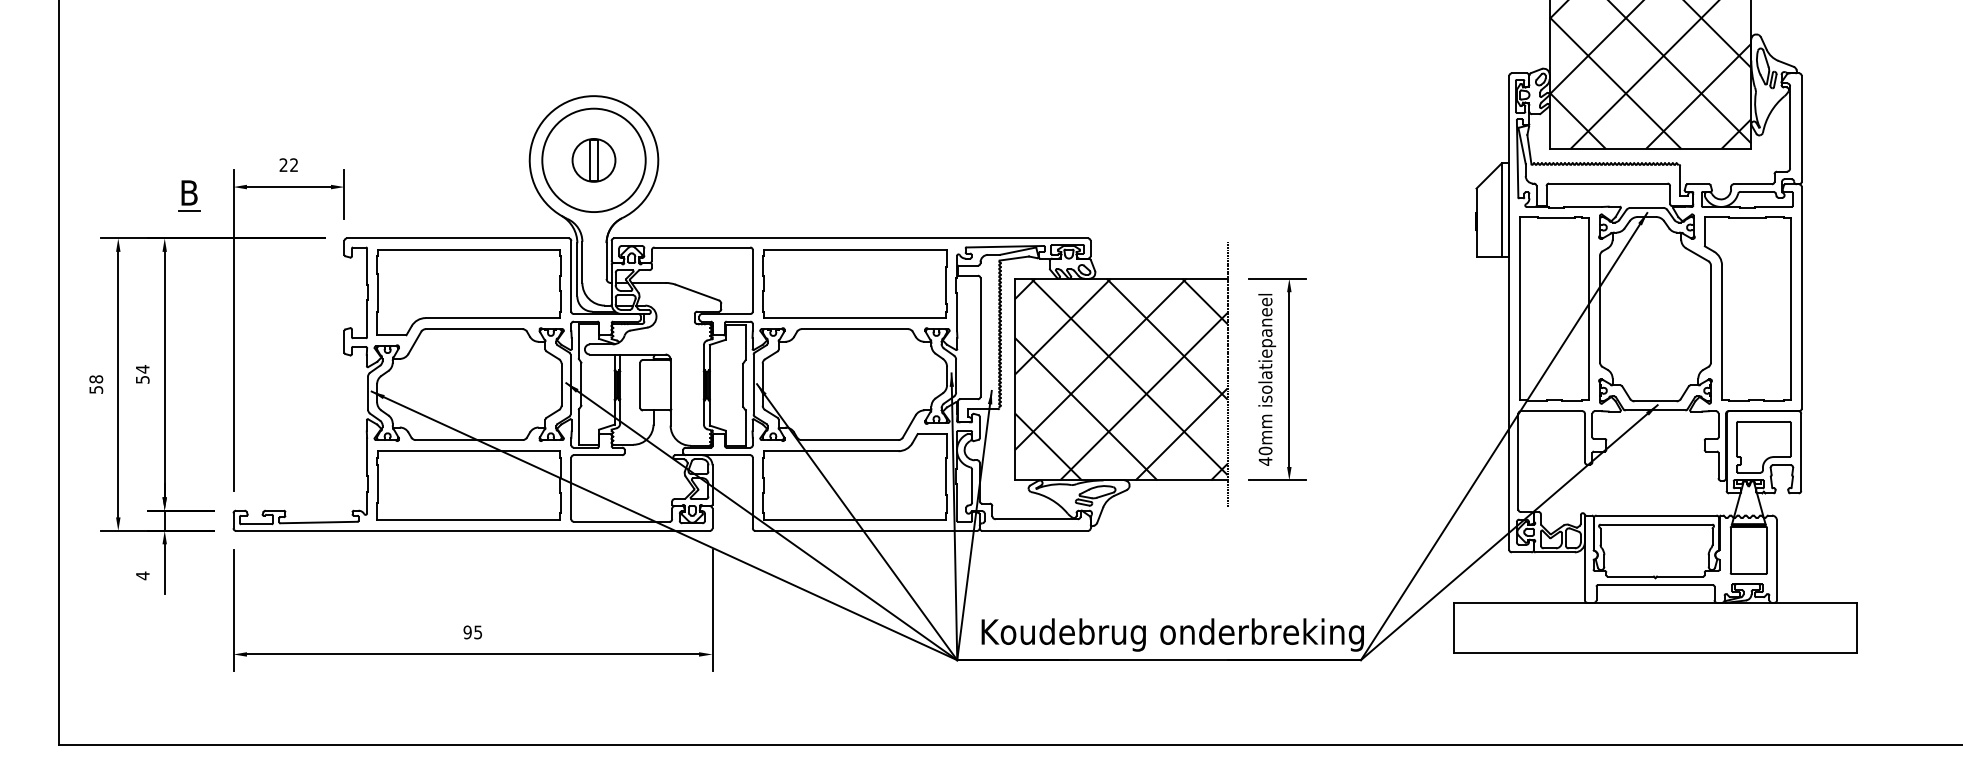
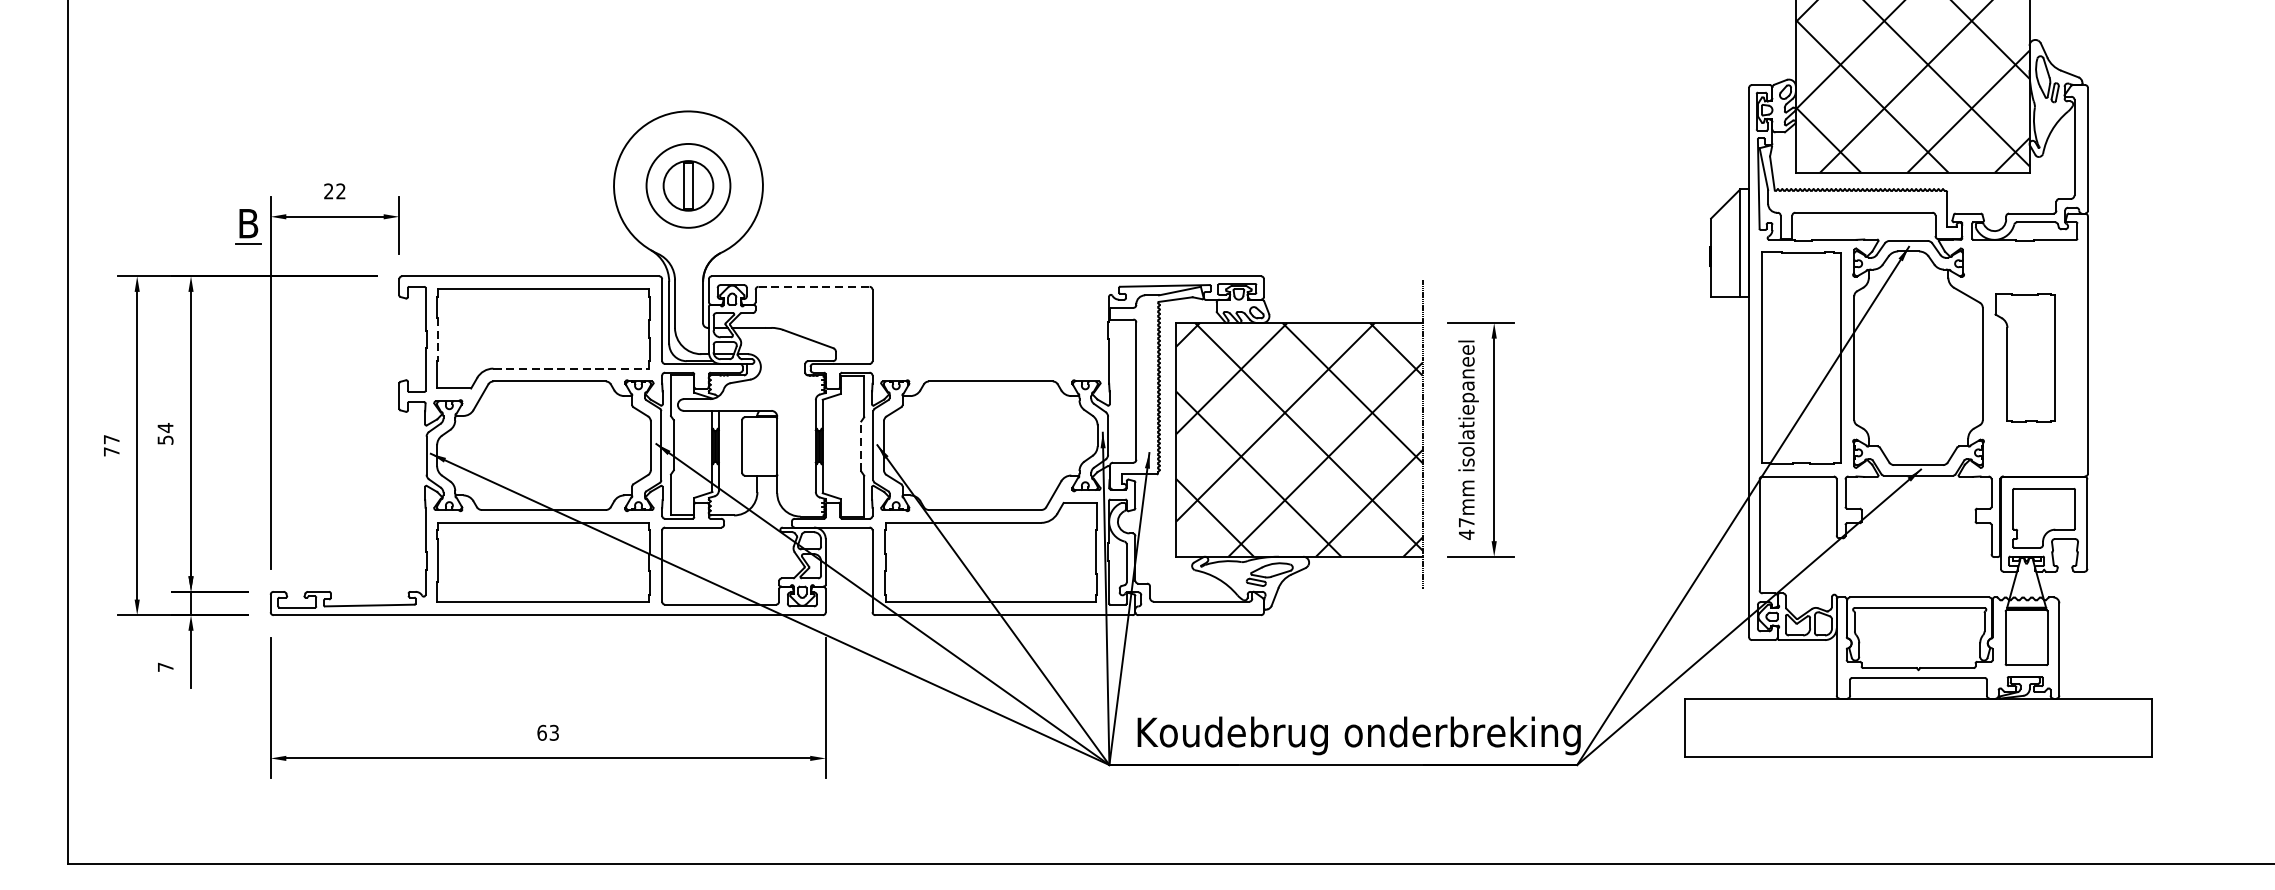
circle: (593, 160) -> (687, 186), size x0.7
part: (189, 195) -> (248, 226), moved
line: (702, 247) -> (814, 286), solid -> dashed
part: (854, 283) -> (990, 328), removed
line: (378, 292) -> (438, 338), solid -> dashed
part: (1747, 308) -> (2025, 357), size x0.6
line: (493, 318) -> (572, 369), solid -> dashed
text: (96, 384) -> (111, 445), 58 -> 77
line: (743, 385) -> (861, 446), solid -> dashed
text: (1265, 450) -> (1466, 522), 40mm -> 47mm
text: (142, 575) -> (165, 666), 4 -> 7
text: (472, 632) -> (547, 732), 95 -> 63

